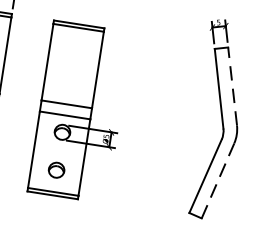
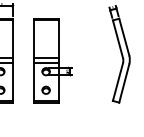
line: (233, 85) -> (124, 36), dashed -> solid
line: (218, 181) -> (124, 83), dashed -> solid

